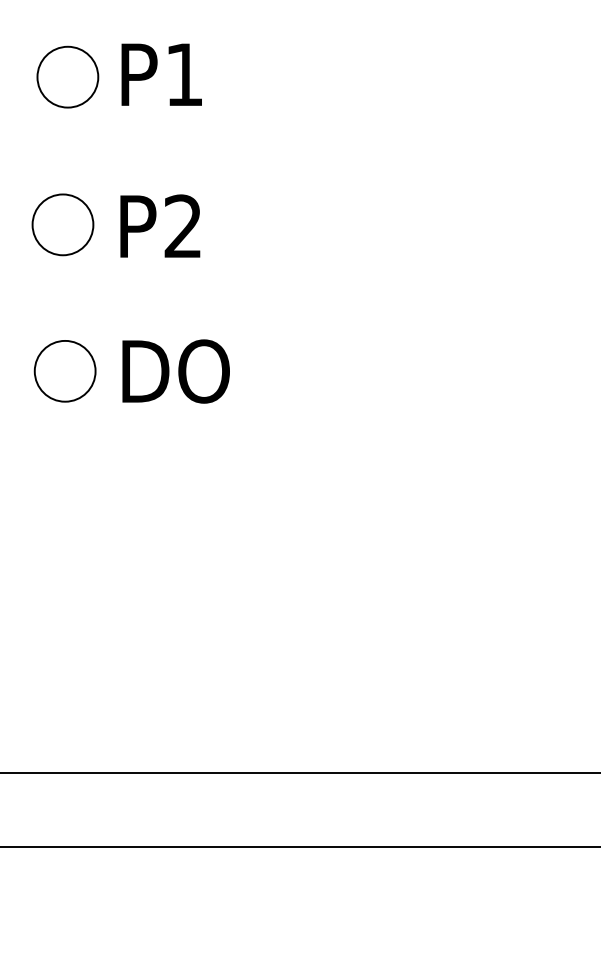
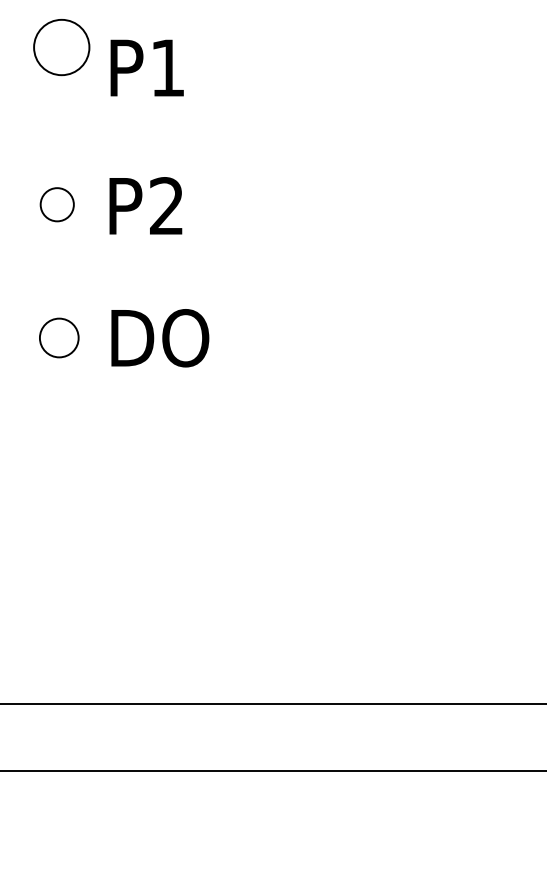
circle: (67, 76) -> (61, 46), moved
circle: (62, 224) -> (56, 204), size x0.6
circle: (64, 370) -> (58, 337), size x0.7

